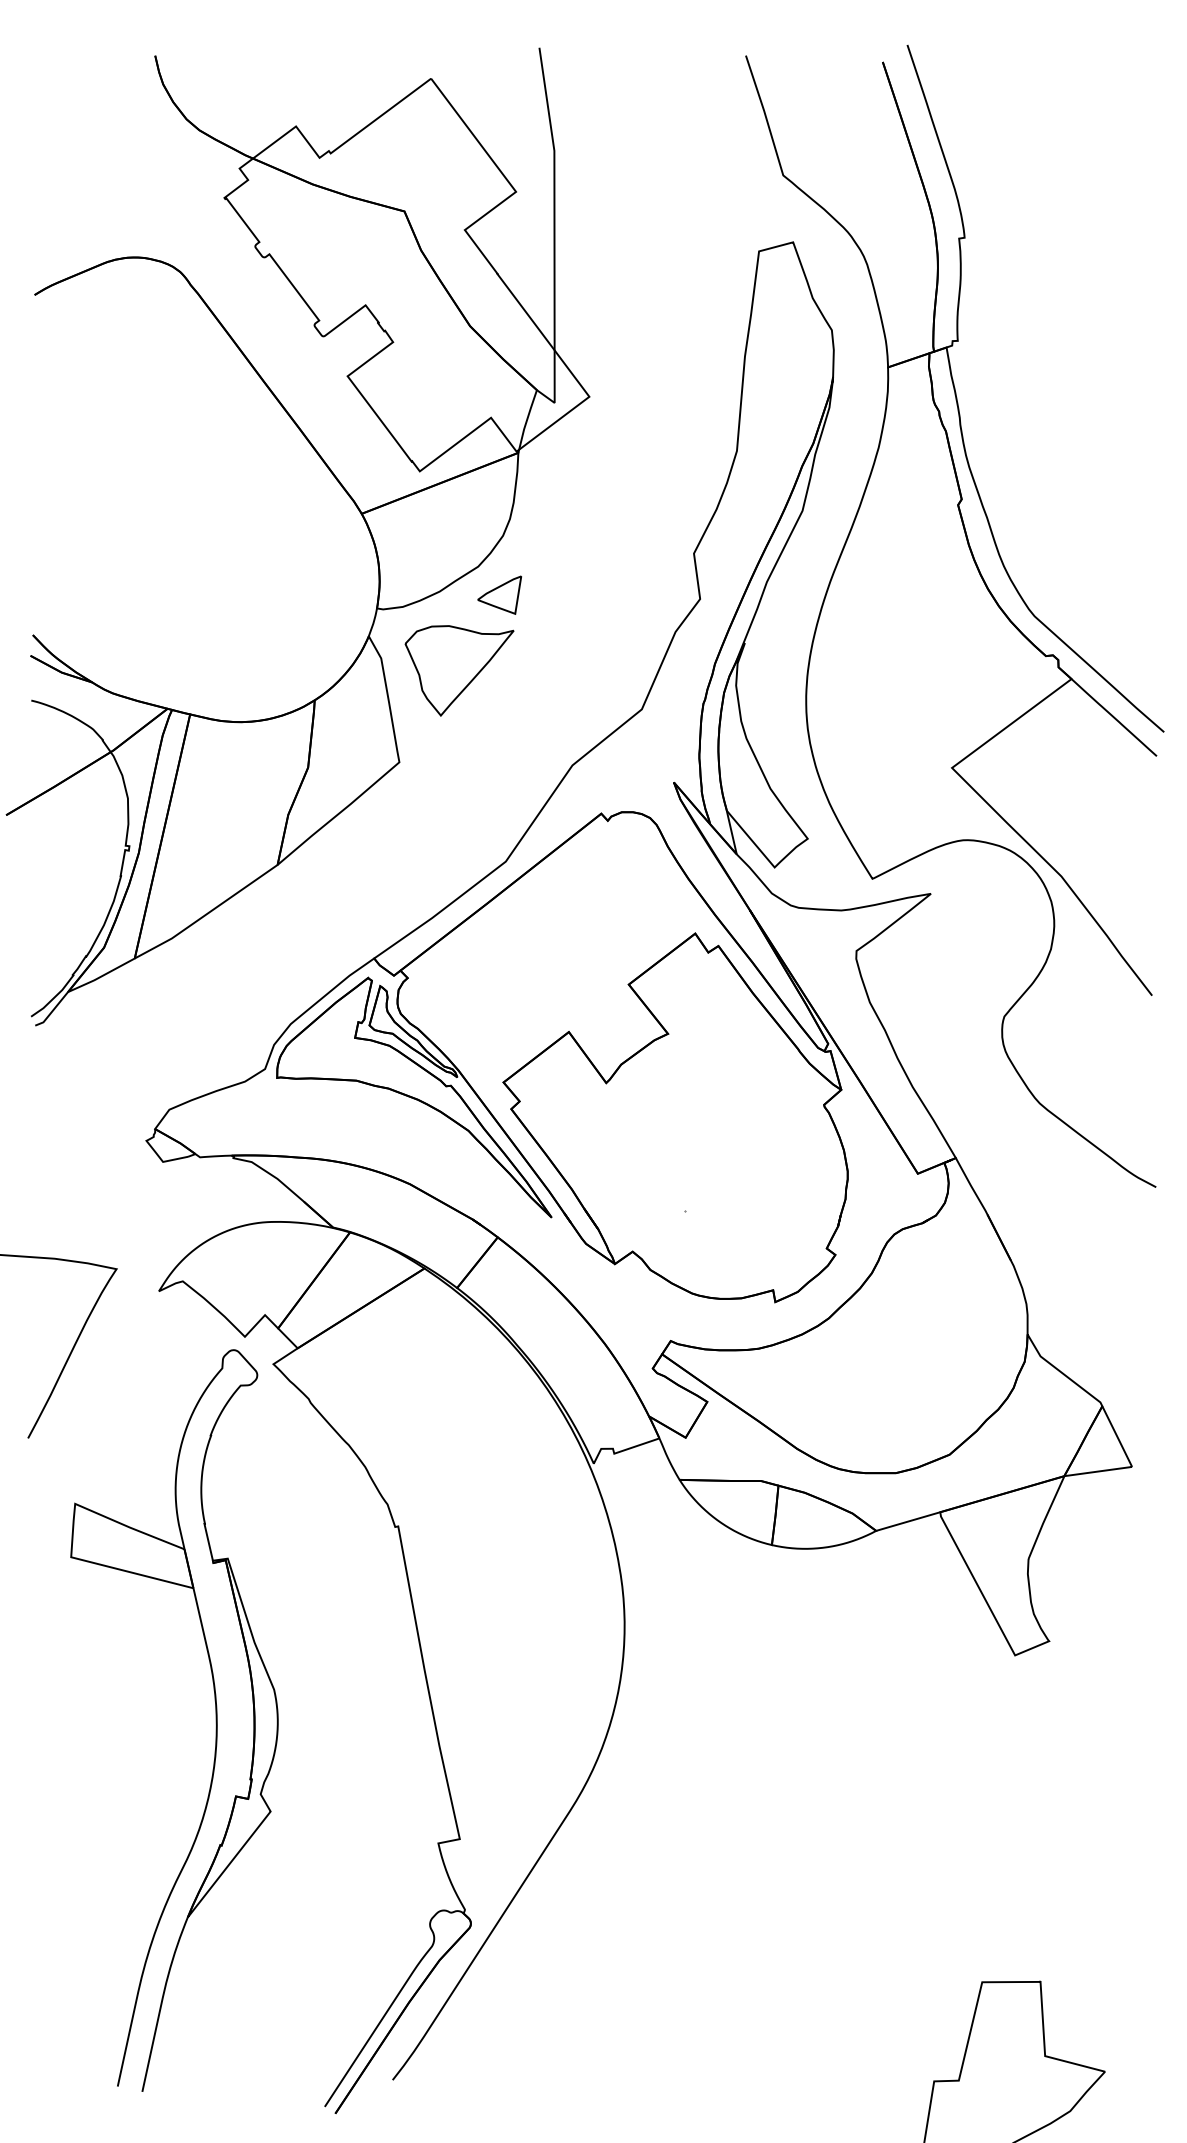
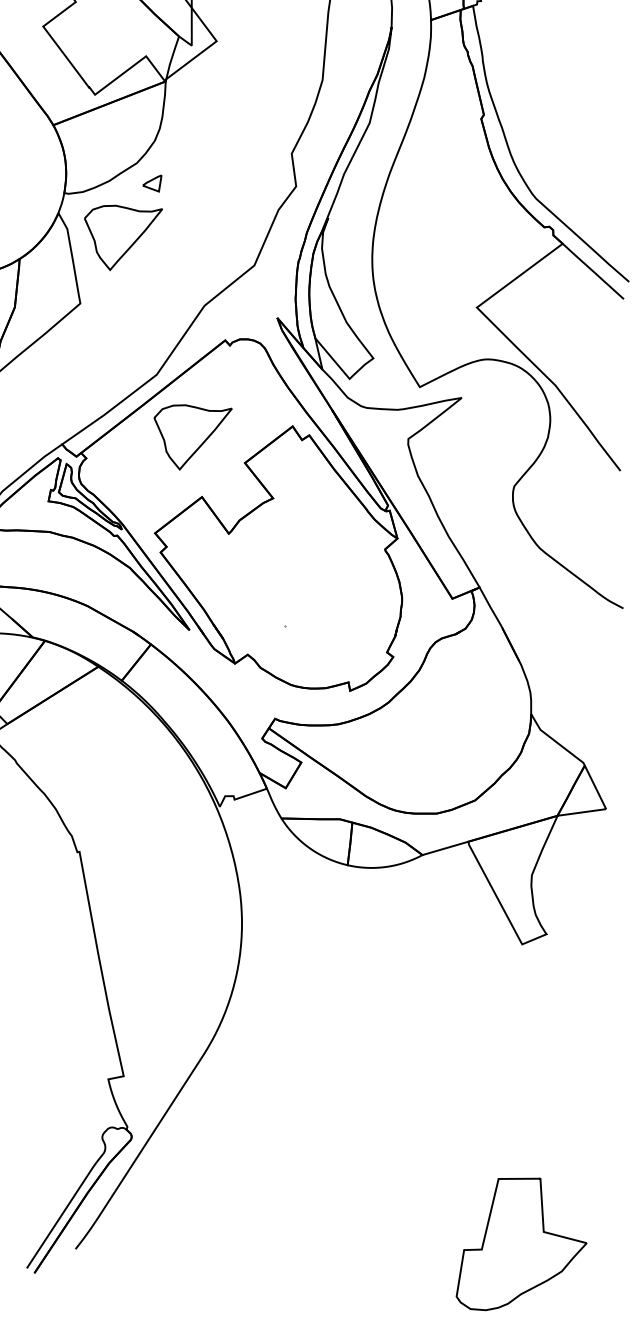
part: (499, 594) -> (152, 183), size x0.6
part: (556, 948) -> (193, 437), added

